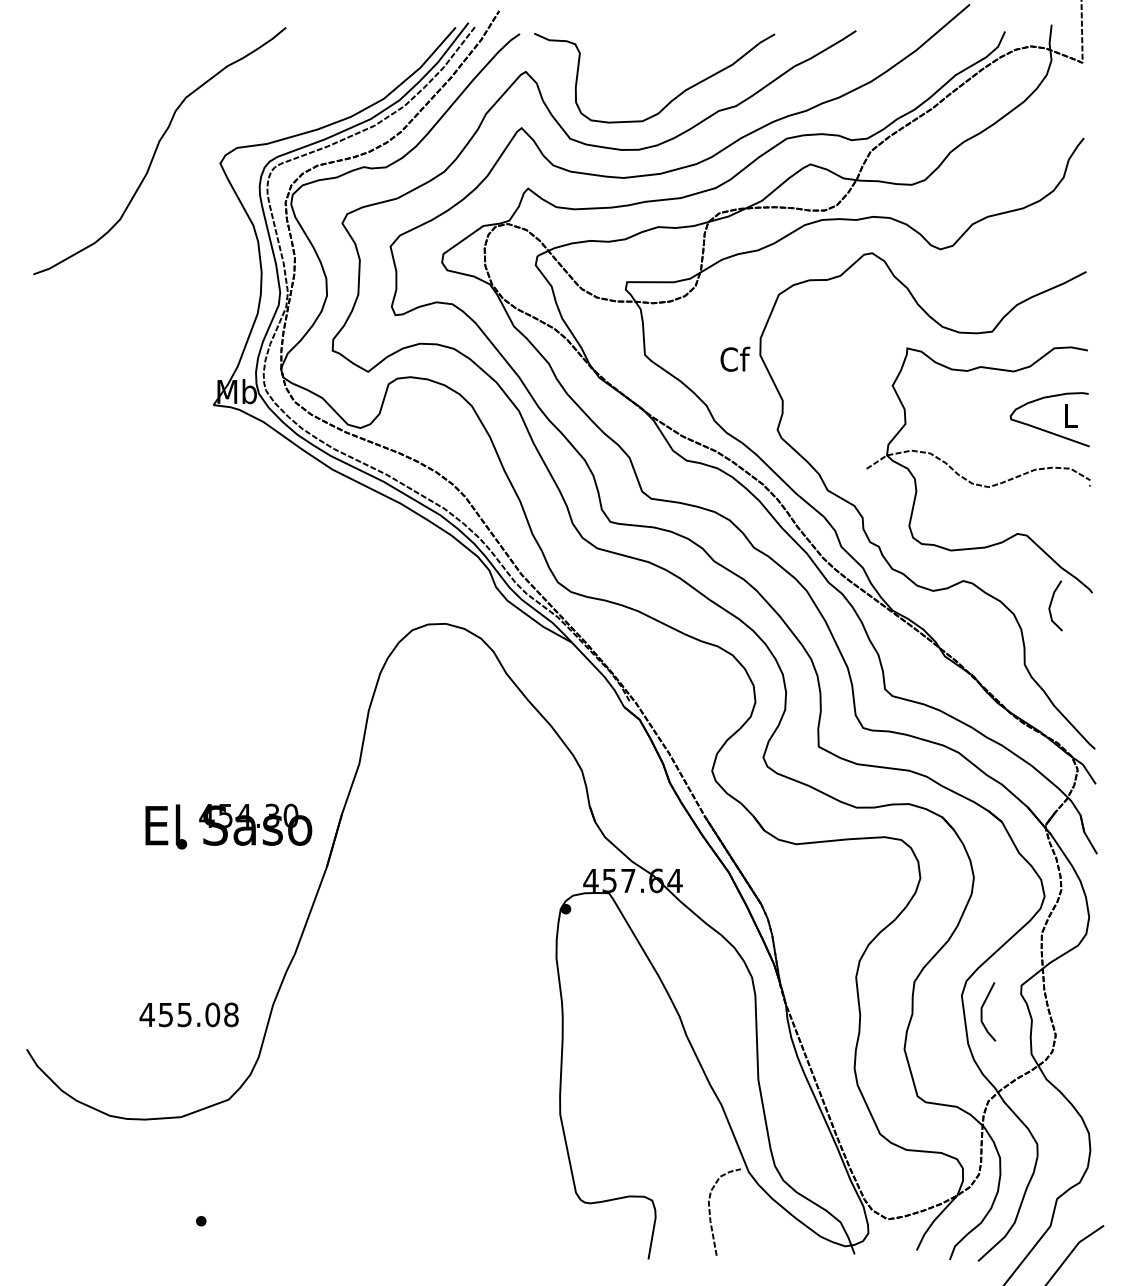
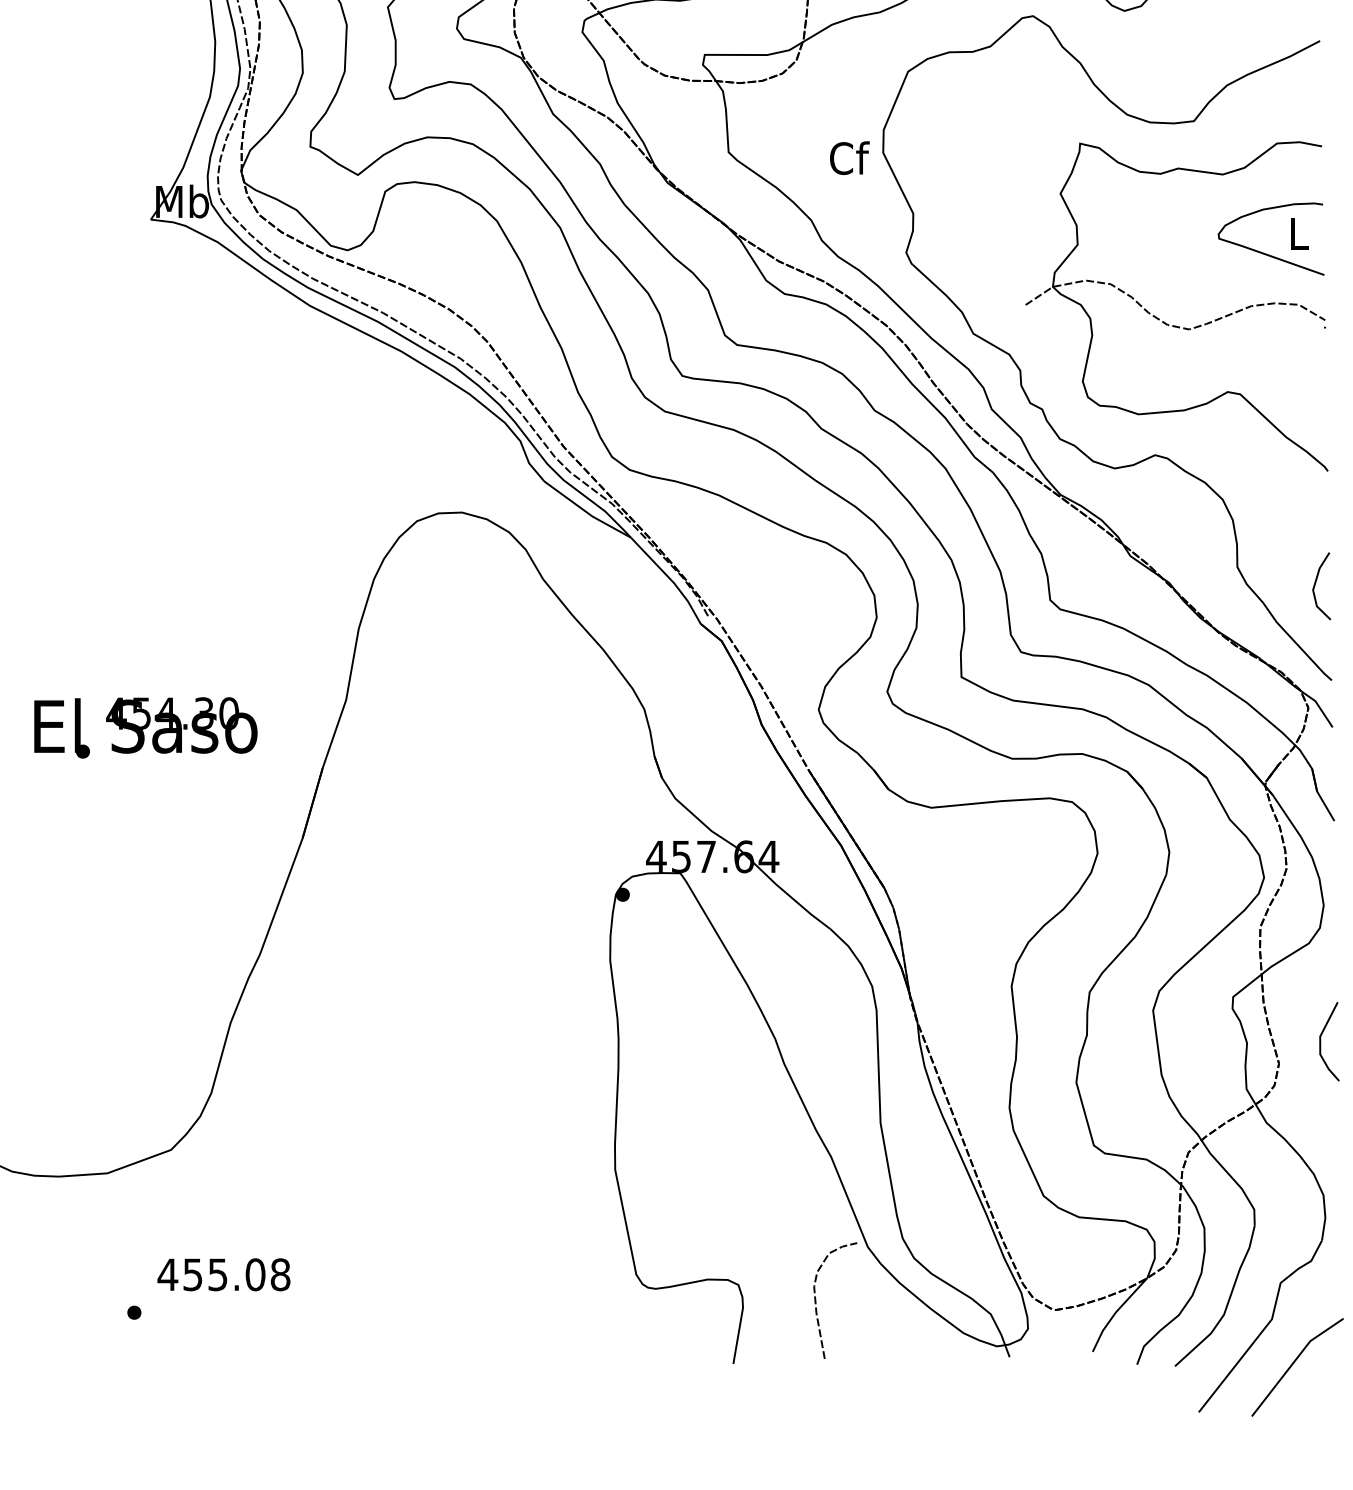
line: (1051, 605) -> (1316, 585), moved
text: (228, 826) -> (145, 727), moved
line: (982, 1011) -> (1321, 1041), moved
text: (188, 1014) -> (223, 1274), moved

